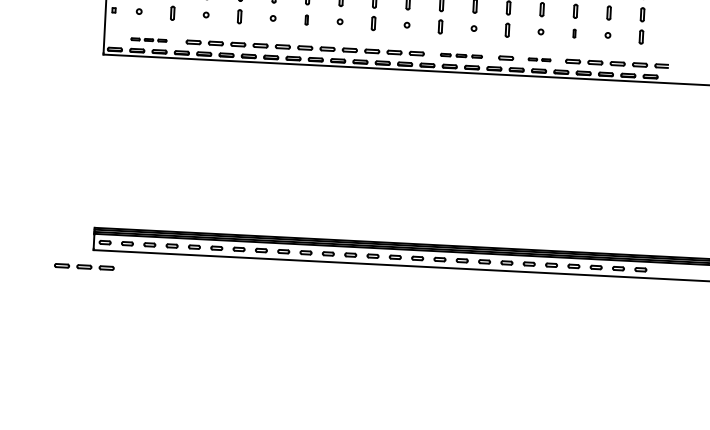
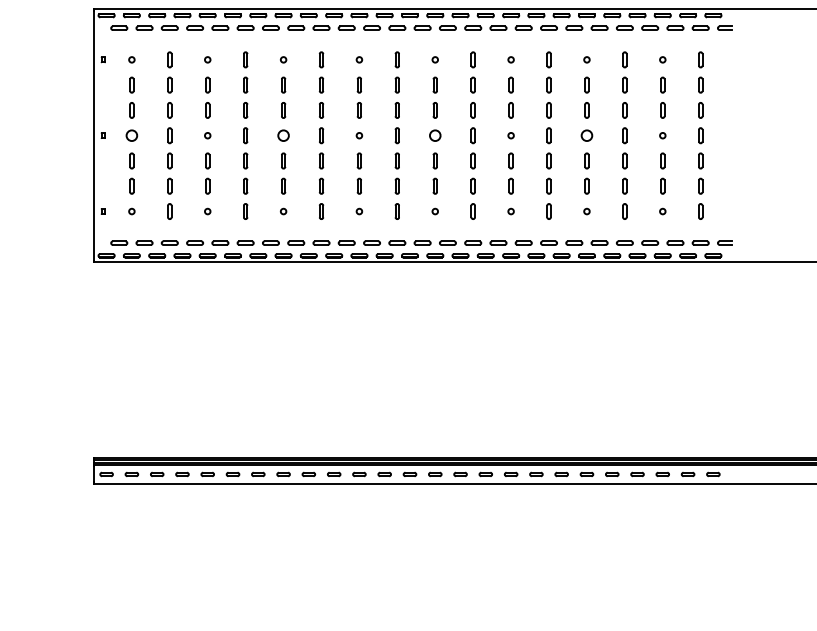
part: (306, 20) -> (321, 211), size x1.43
part: (574, 33) -> (624, 211), size x1.67
part: (148, 39) -> (144, 242), size x1.67
part: (461, 55) -> (498, 242), size x1.43
part: (539, 59) -> (586, 242), size x1.67
part: (84, 266) -> (84, 502), removed

